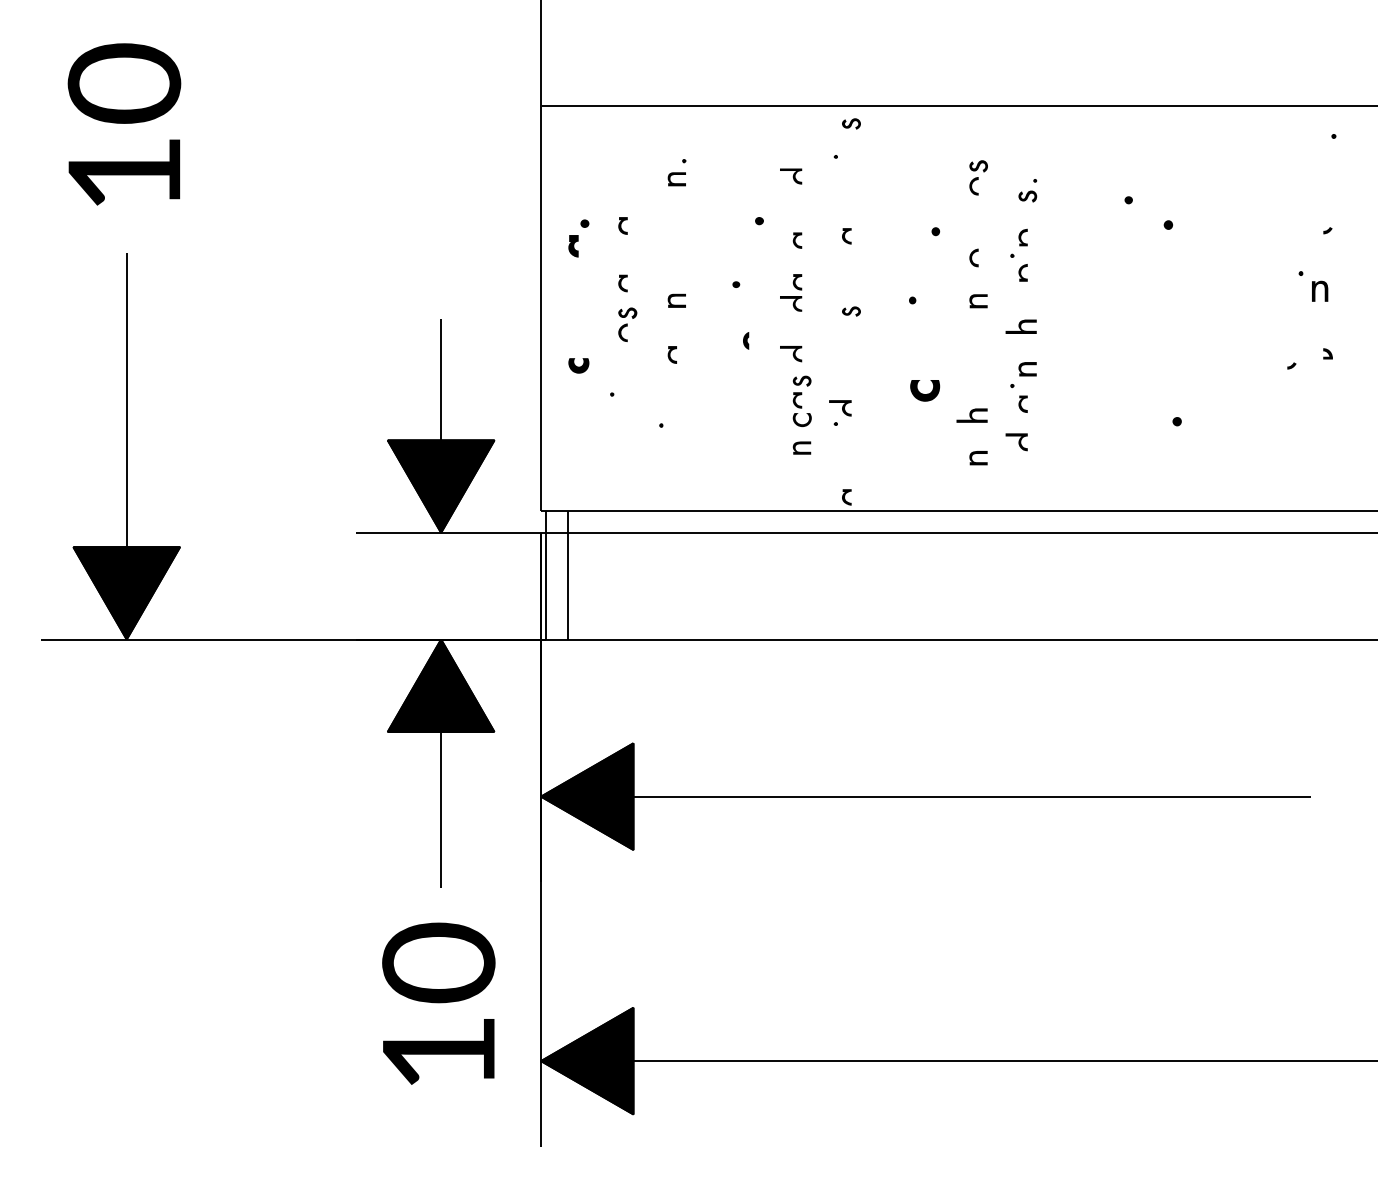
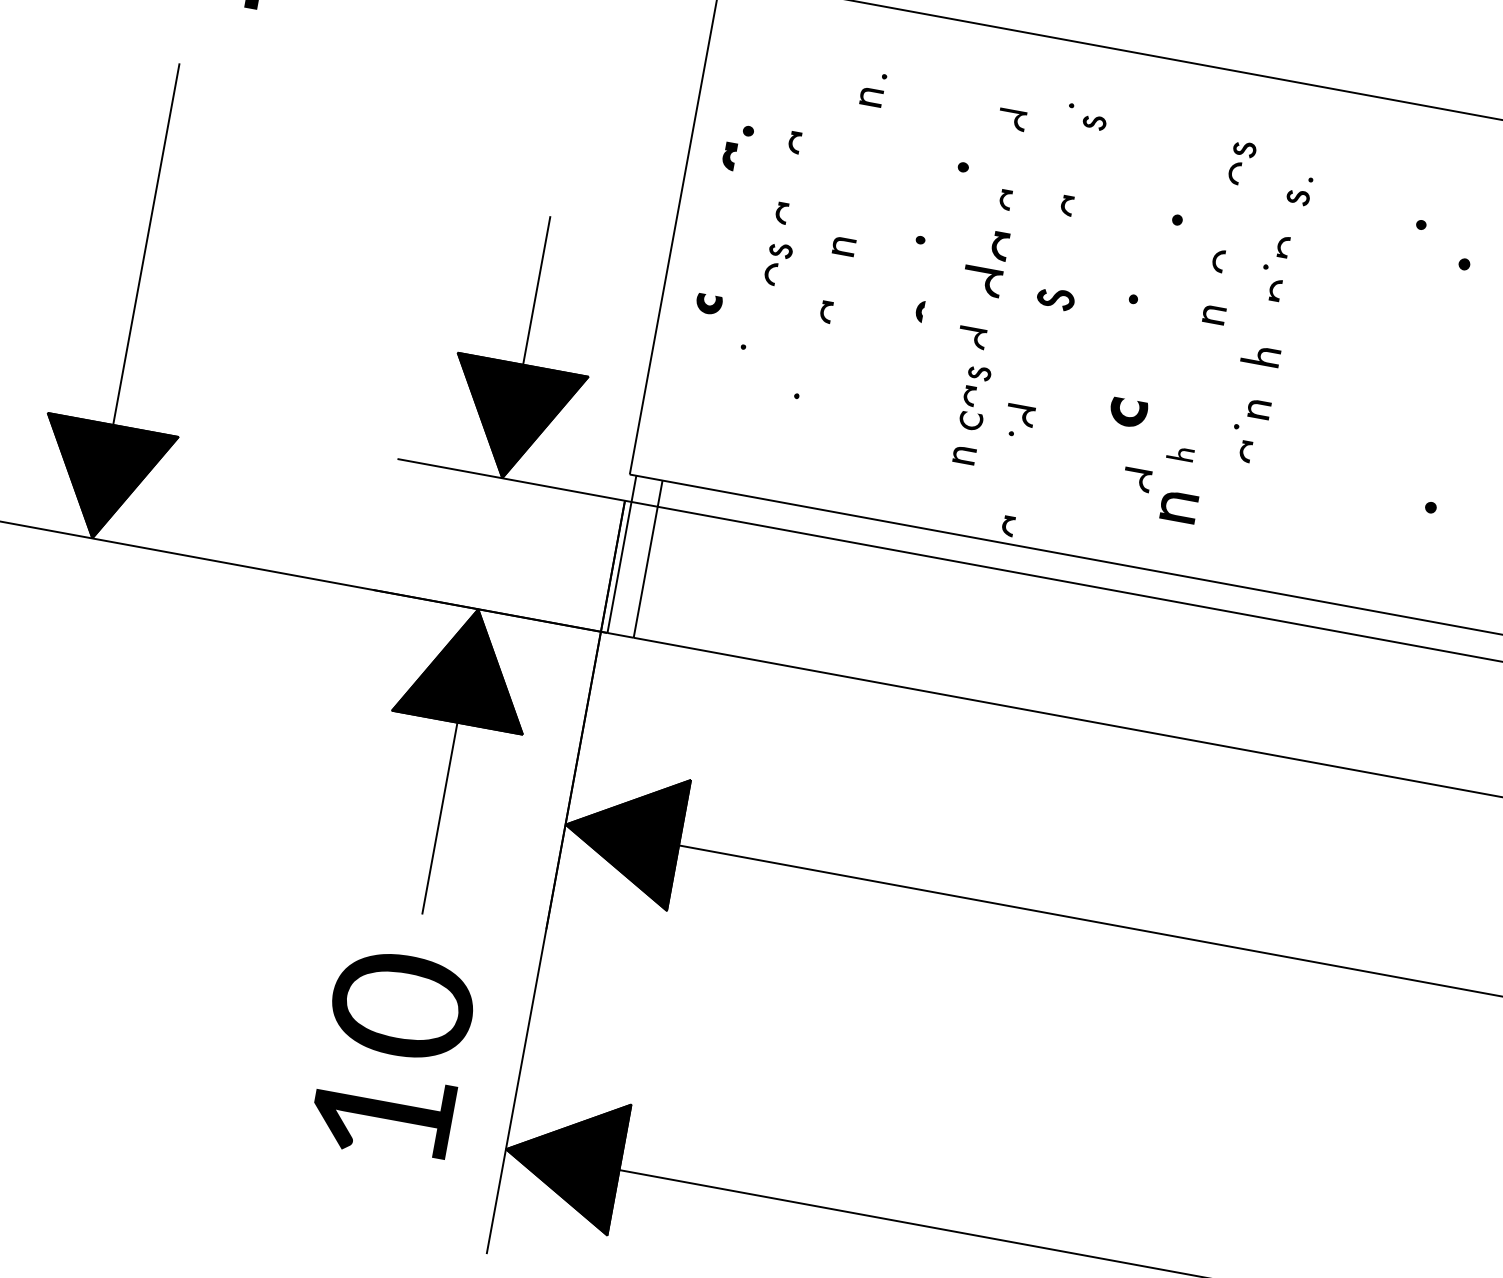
part: (851, 123) -> (1094, 122), moved
part: (791, 292) -> (986, 262), size x1.4
part: (851, 311) -> (1055, 299), size x1.6
part: (971, 415) -> (1179, 453), size x0.7
part: (1016, 442) -> (1136, 480), moved
part: (978, 458) -> (1178, 508), size x1.6

